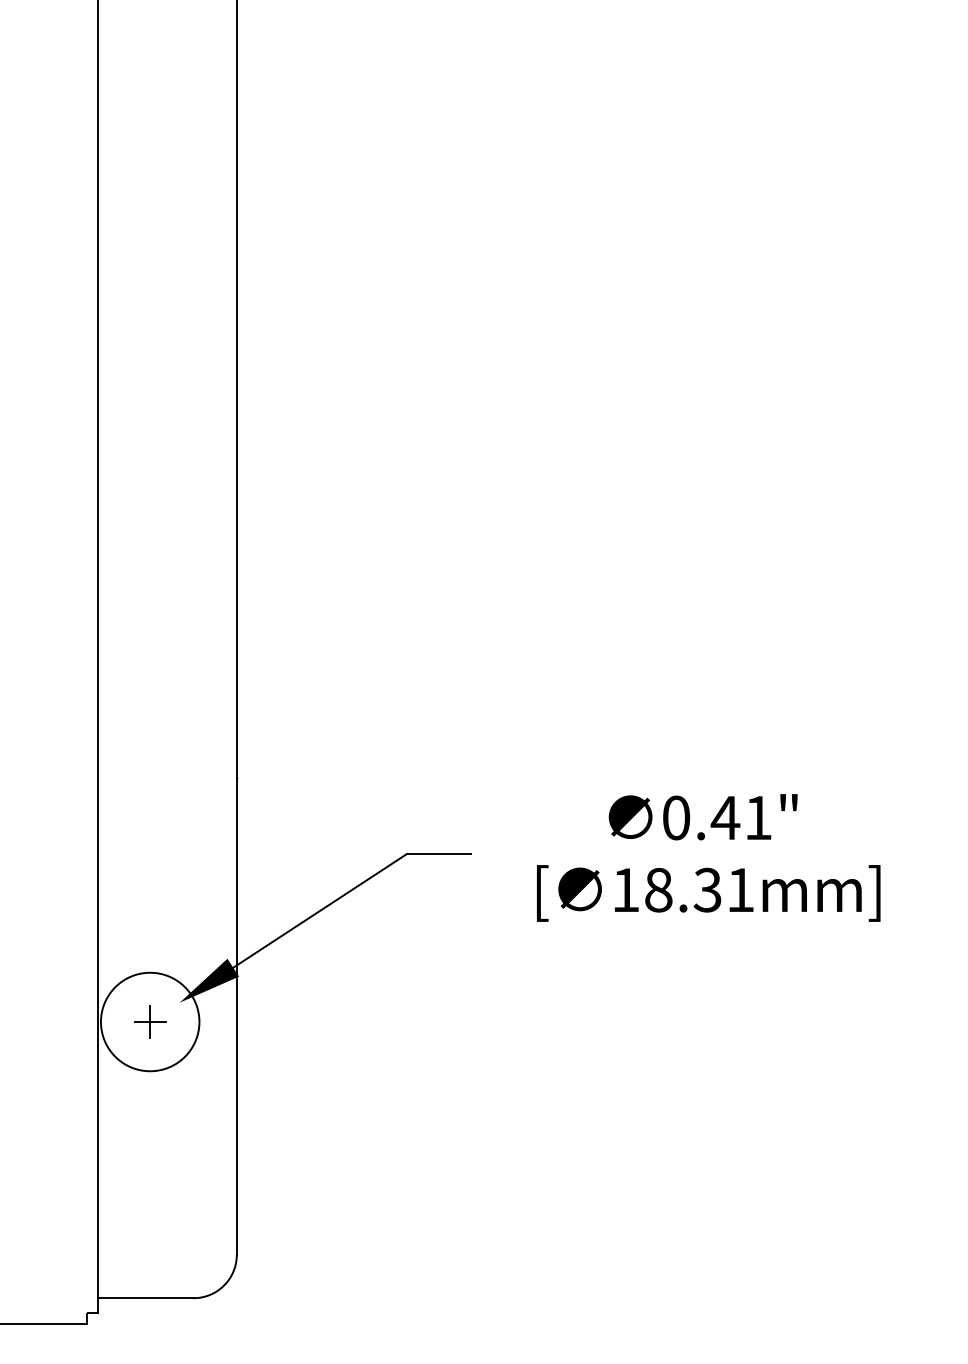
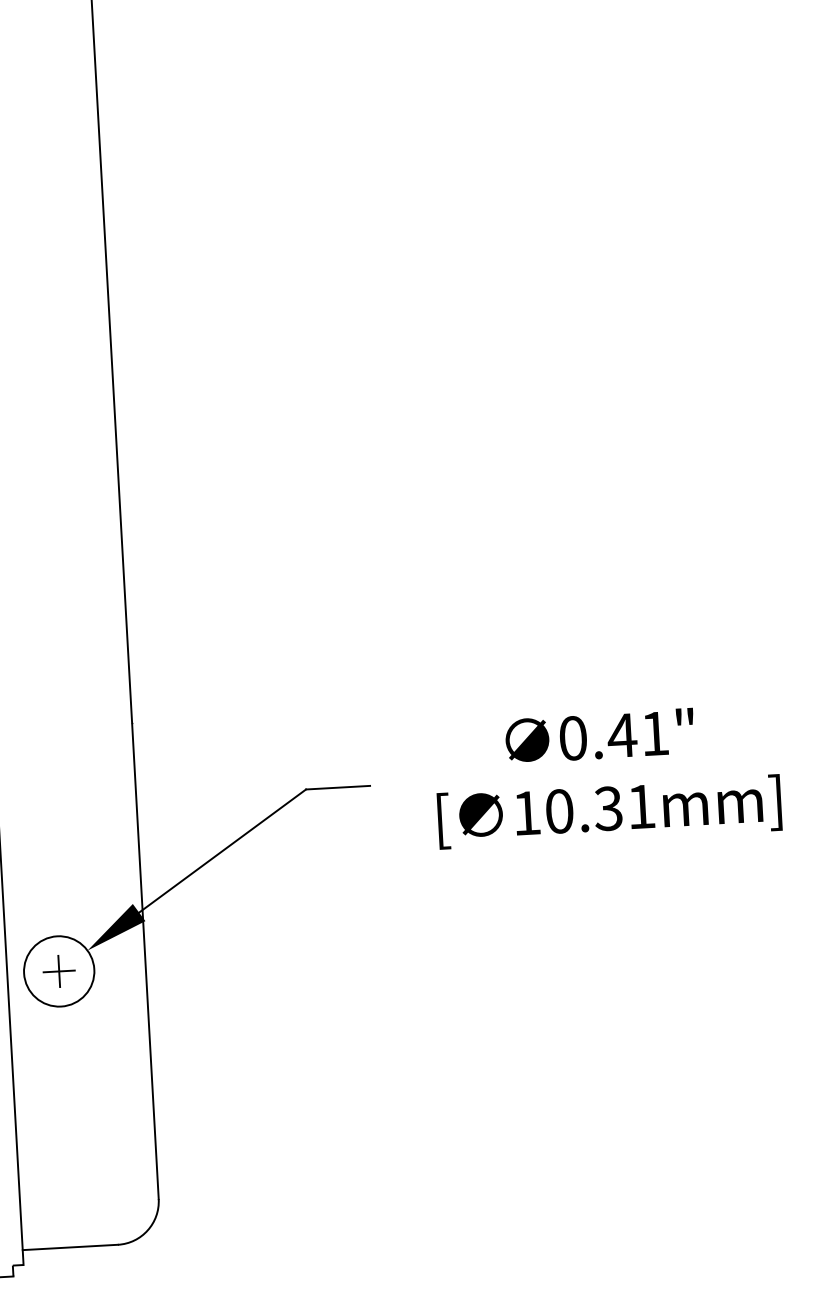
text: (658, 889) -> (559, 810), 18.31mm] -> 10.31mm]
circle: (150, 1021) -> (59, 970), size x0.71

